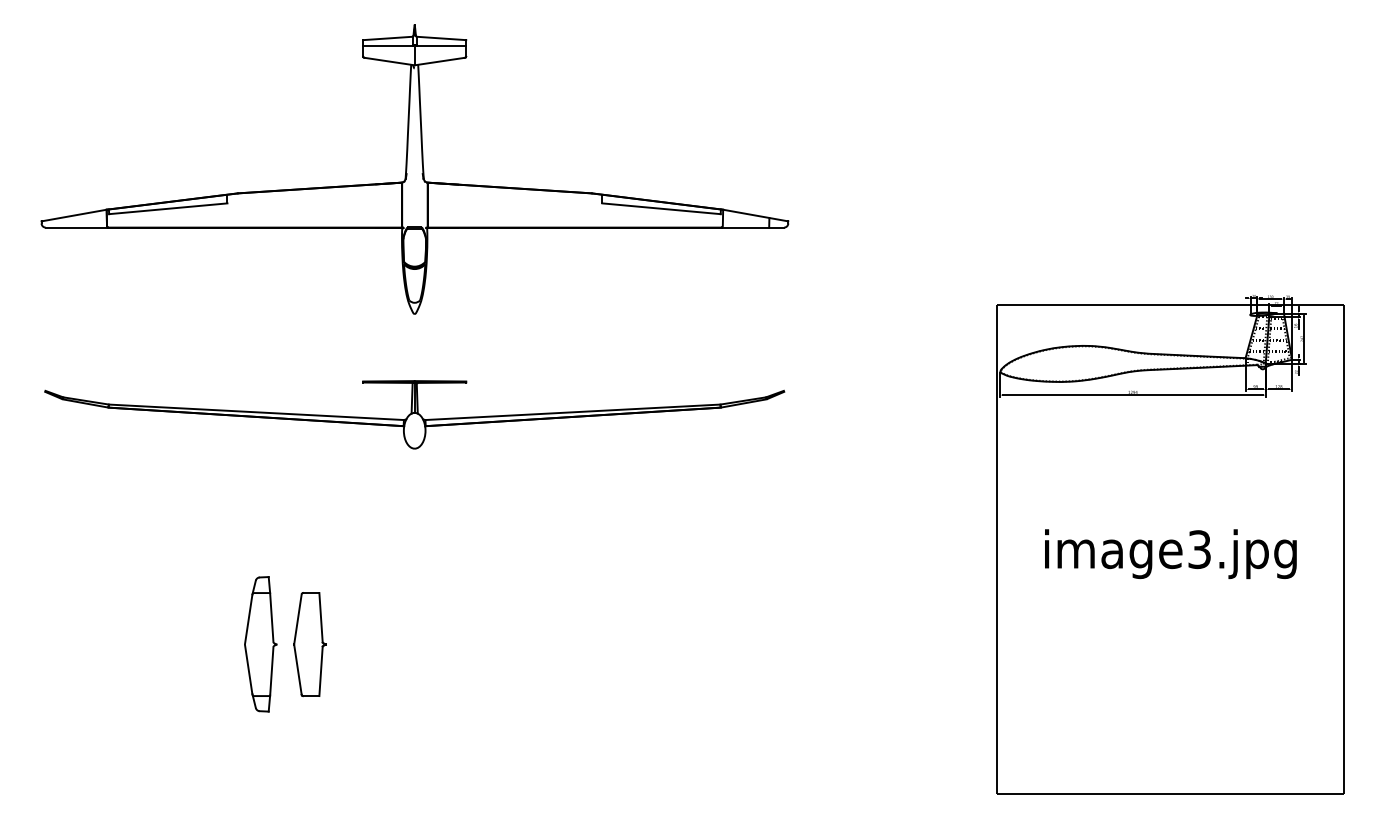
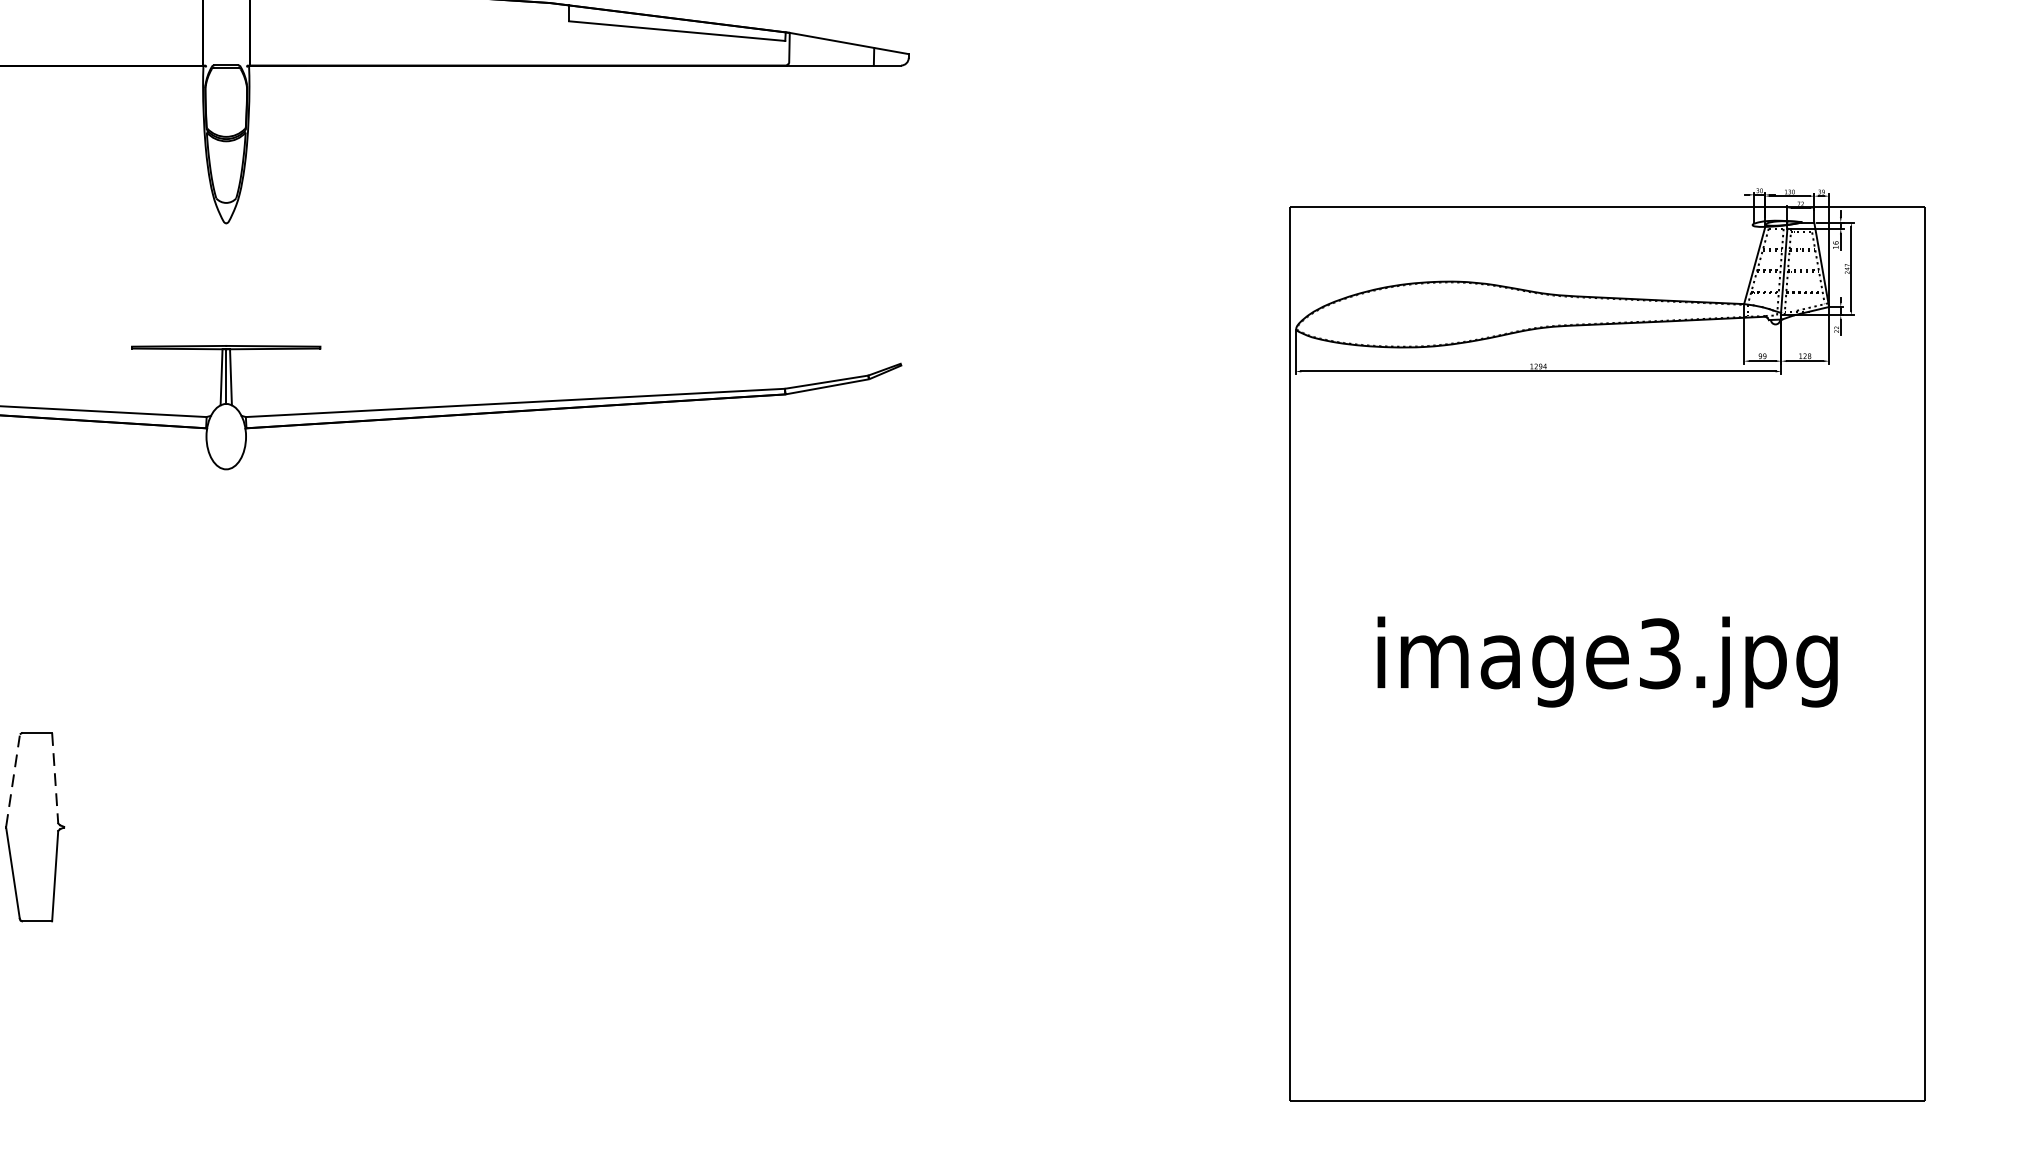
line: (321, 617) -> (56, 777), solid -> dashed
line: (298, 618) -> (14, 779), solid -> dashed

